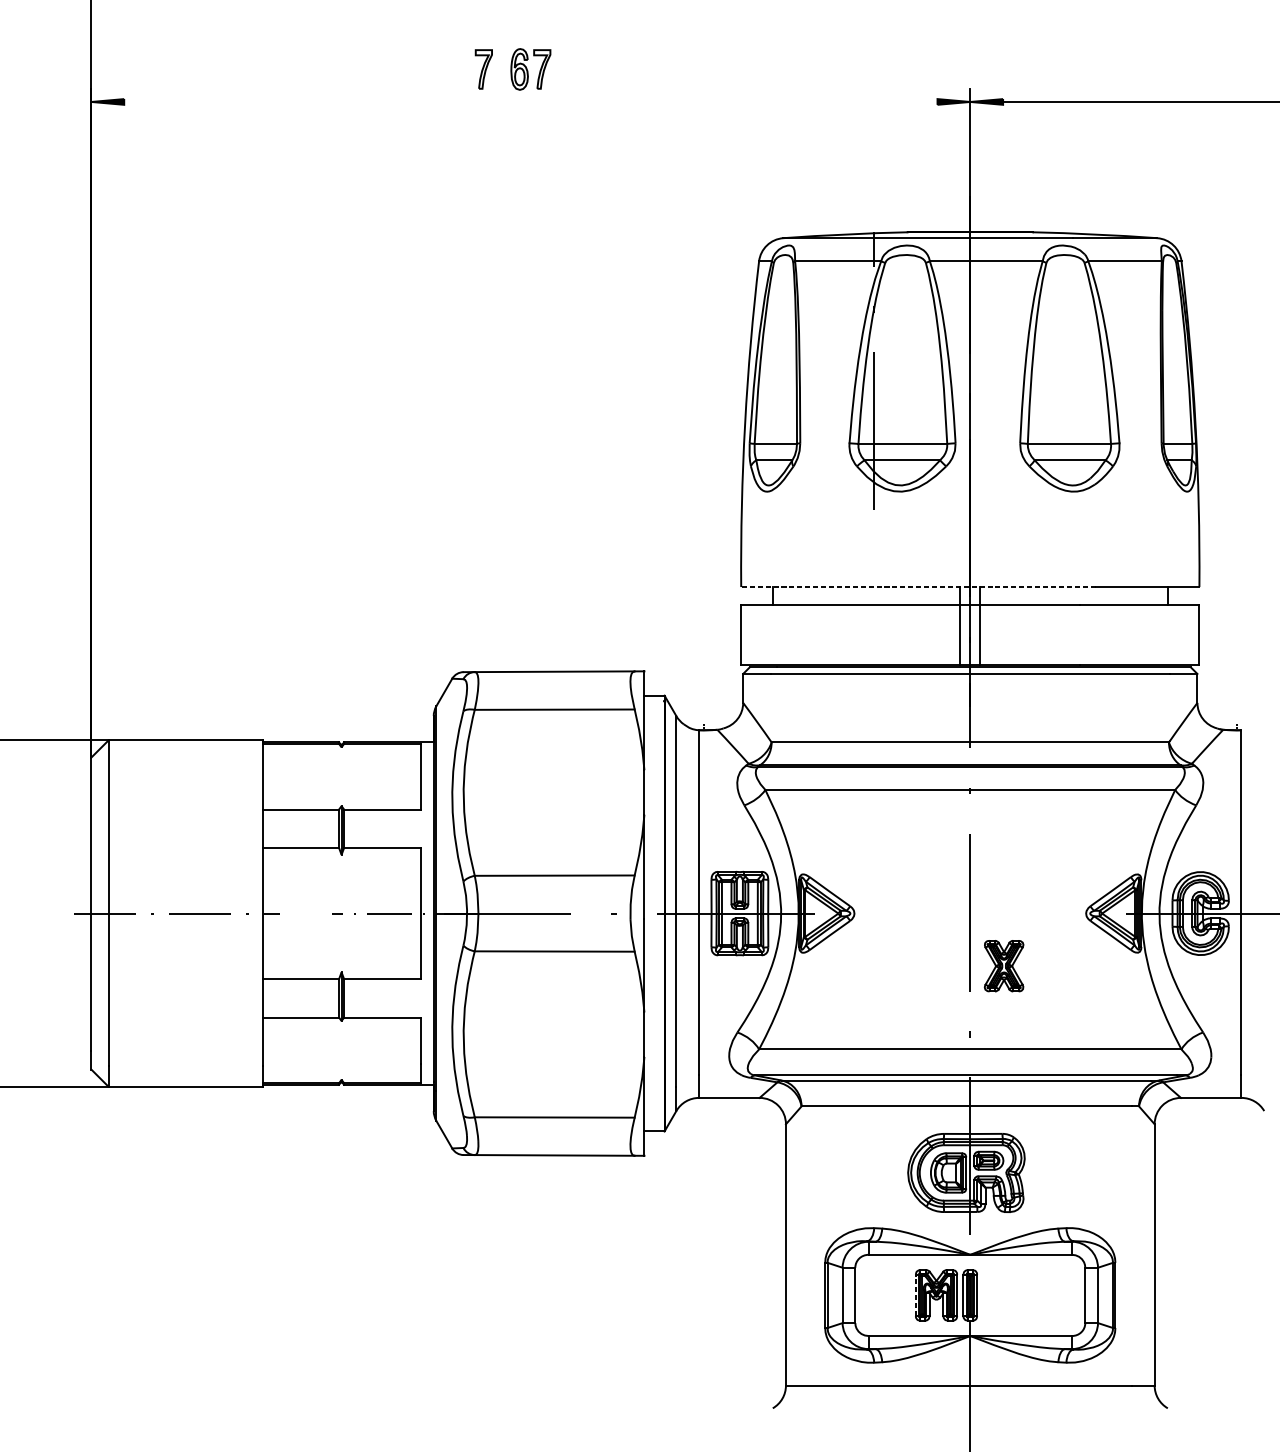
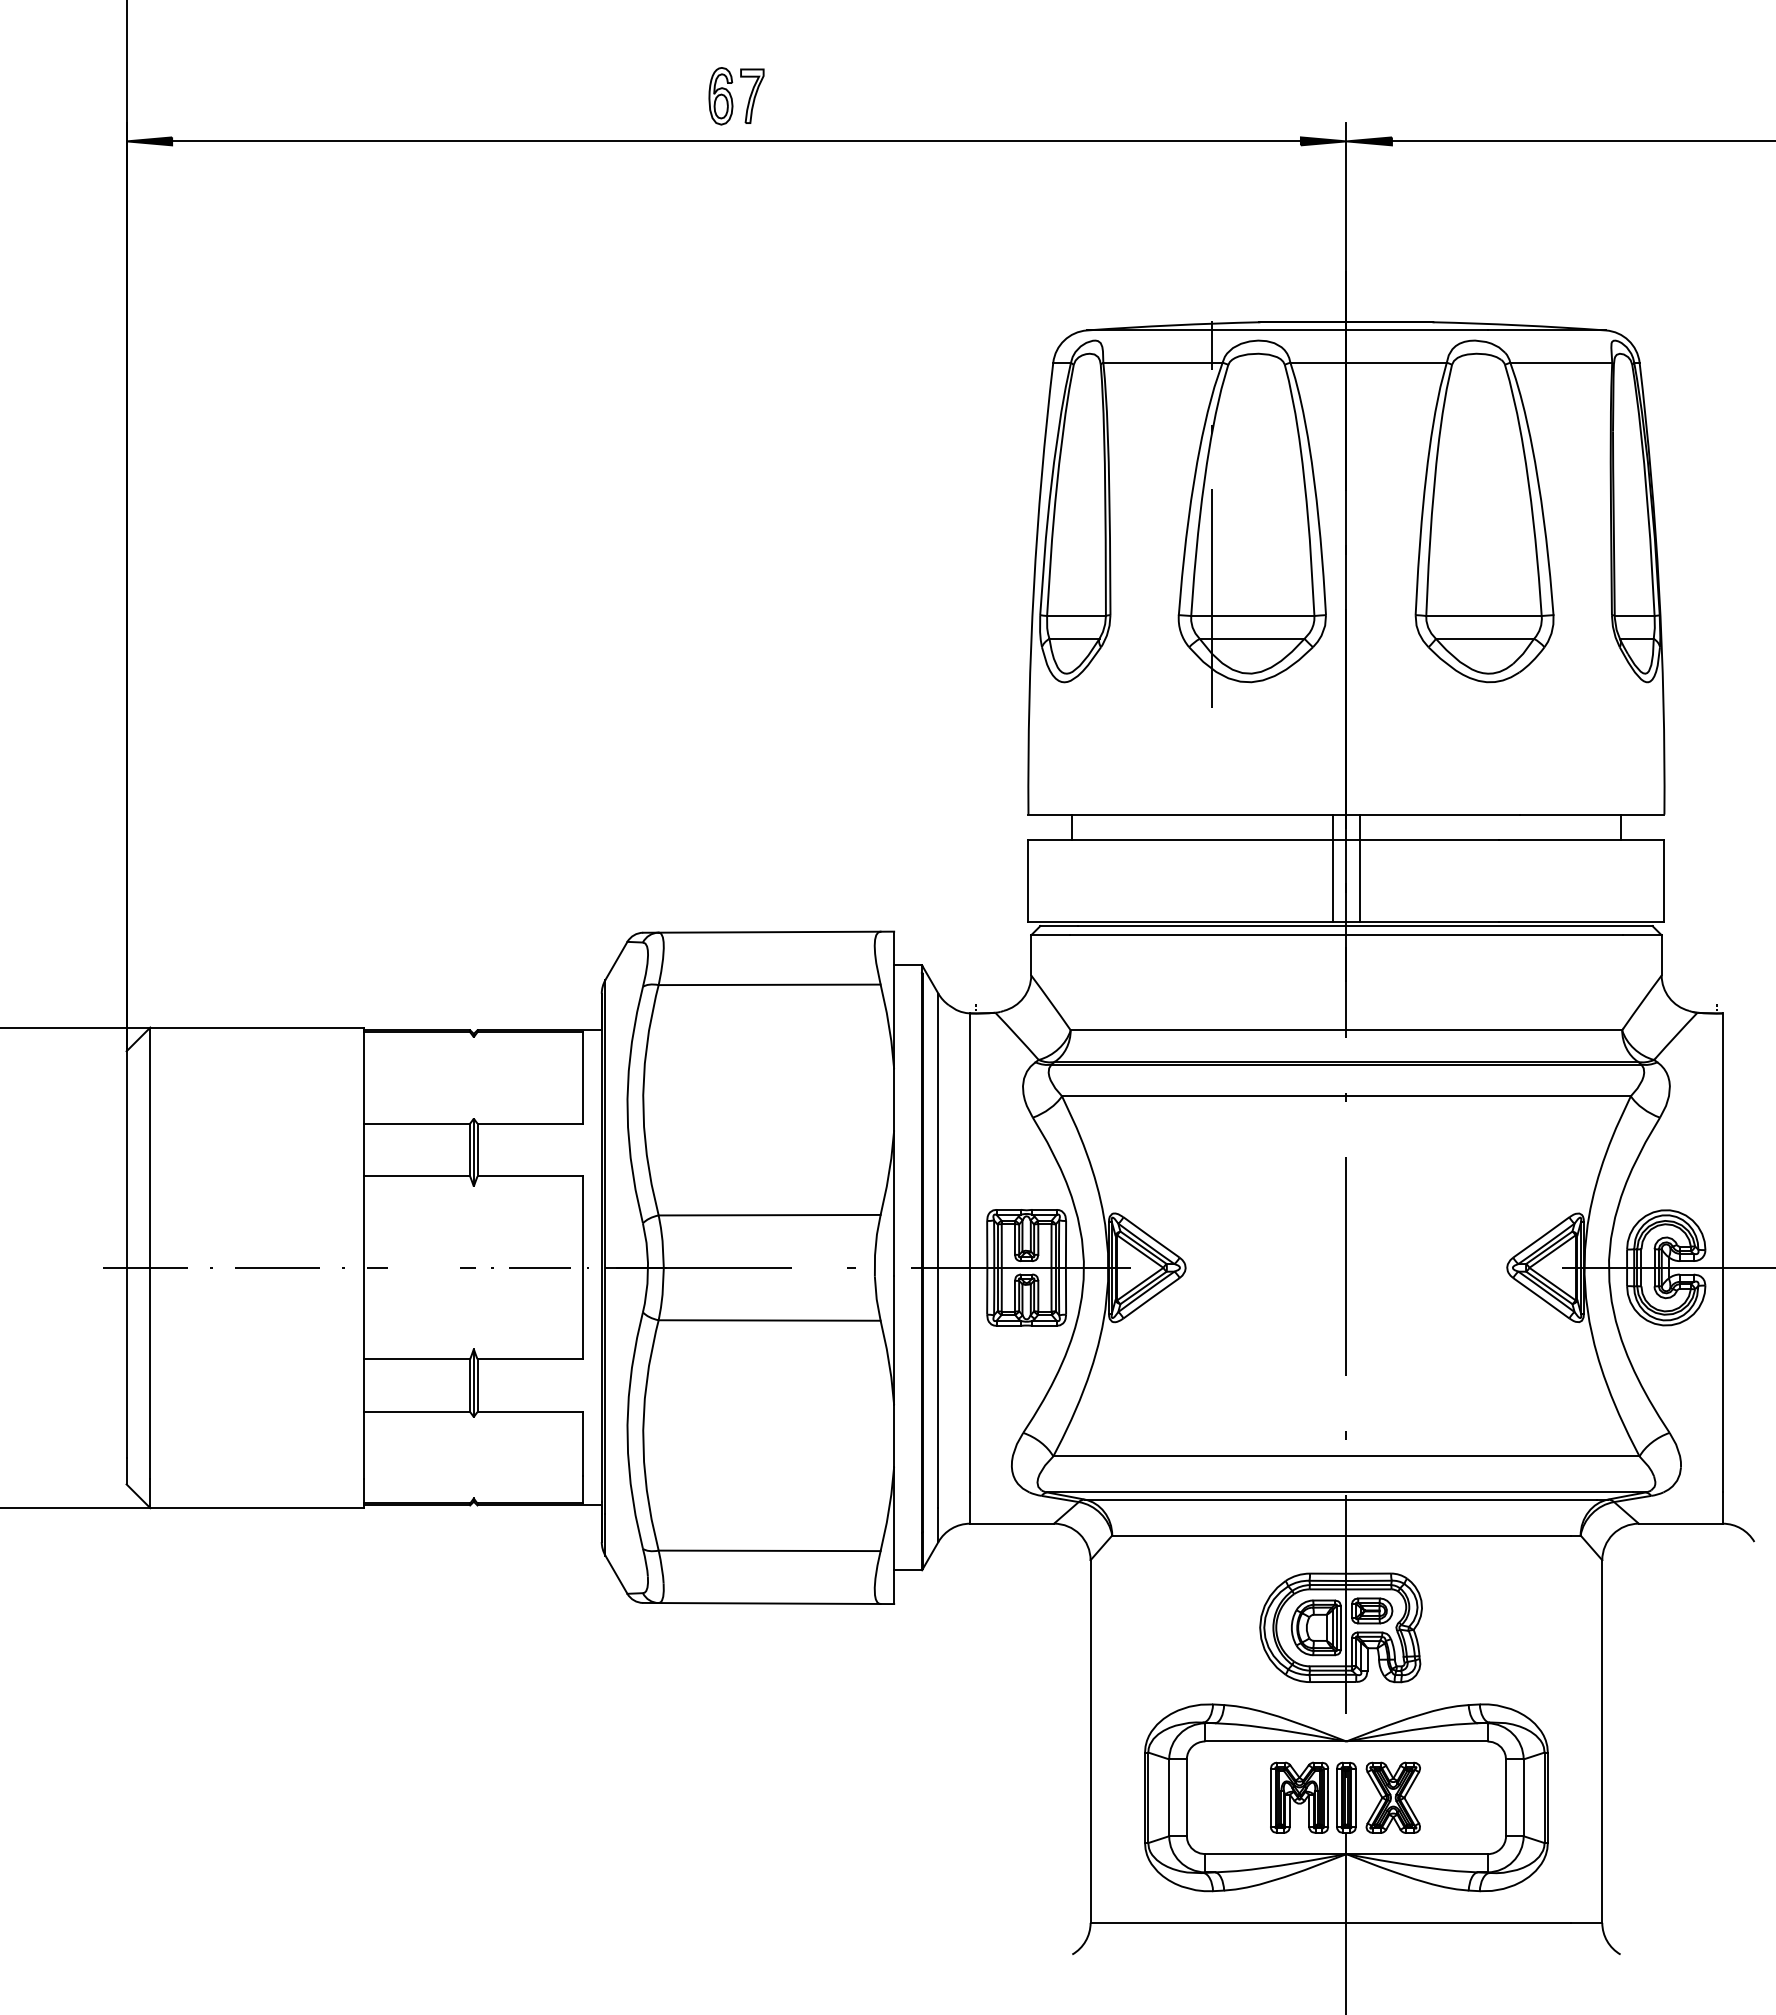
part: (484, 68) -> (671, 95), removed
line: (530, 102) -> (736, 141), added
line: (918, 586) -> (1274, 814), dashed -> solid
part: (1003, 965) -> (1392, 1797), moved
line: (915, 1295) -> (1270, 1797), dashed -> solid

